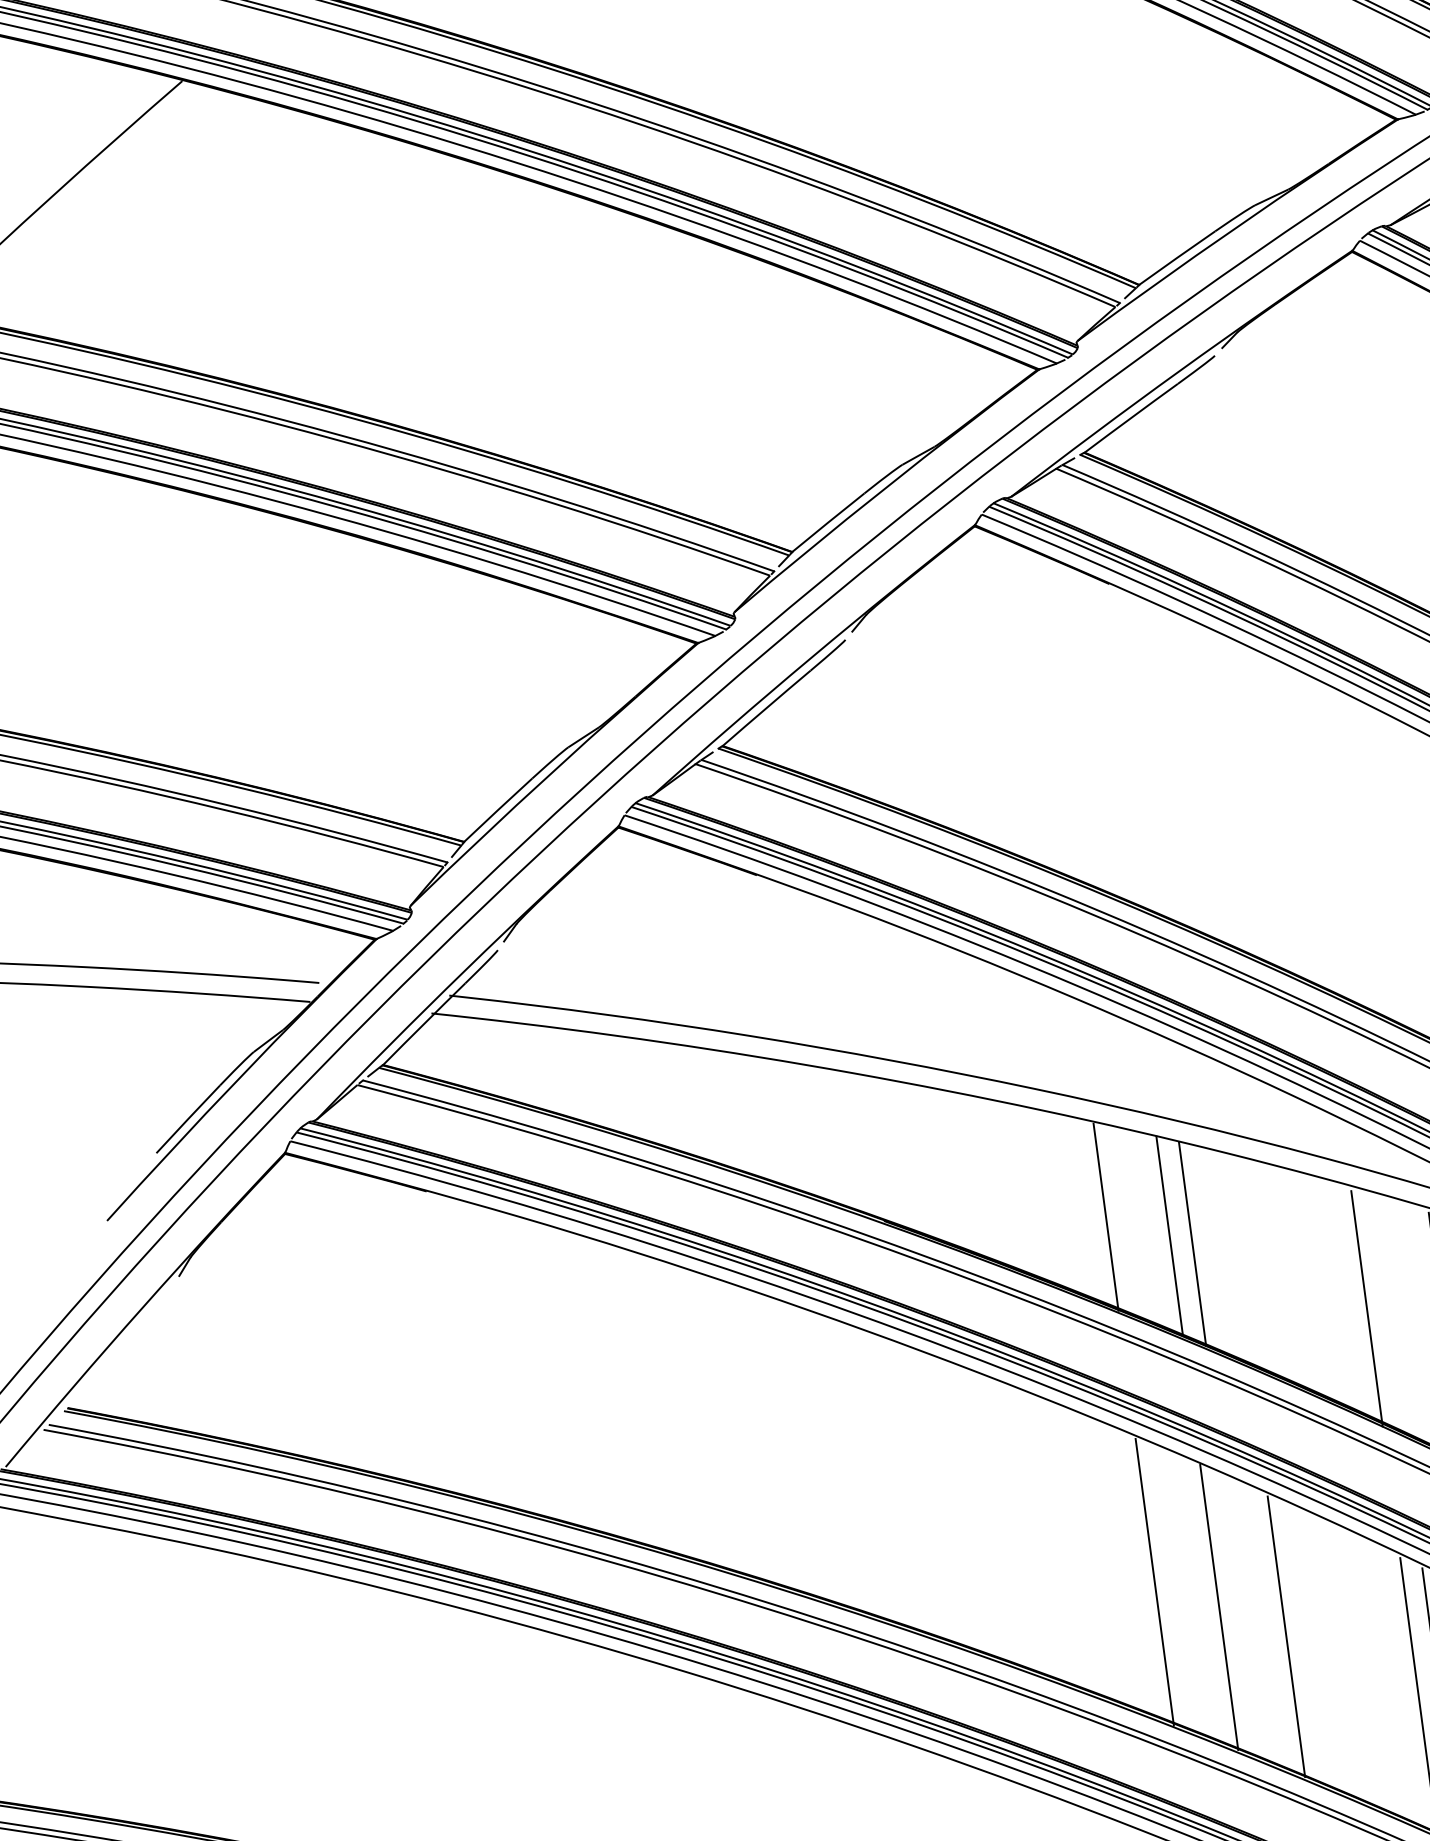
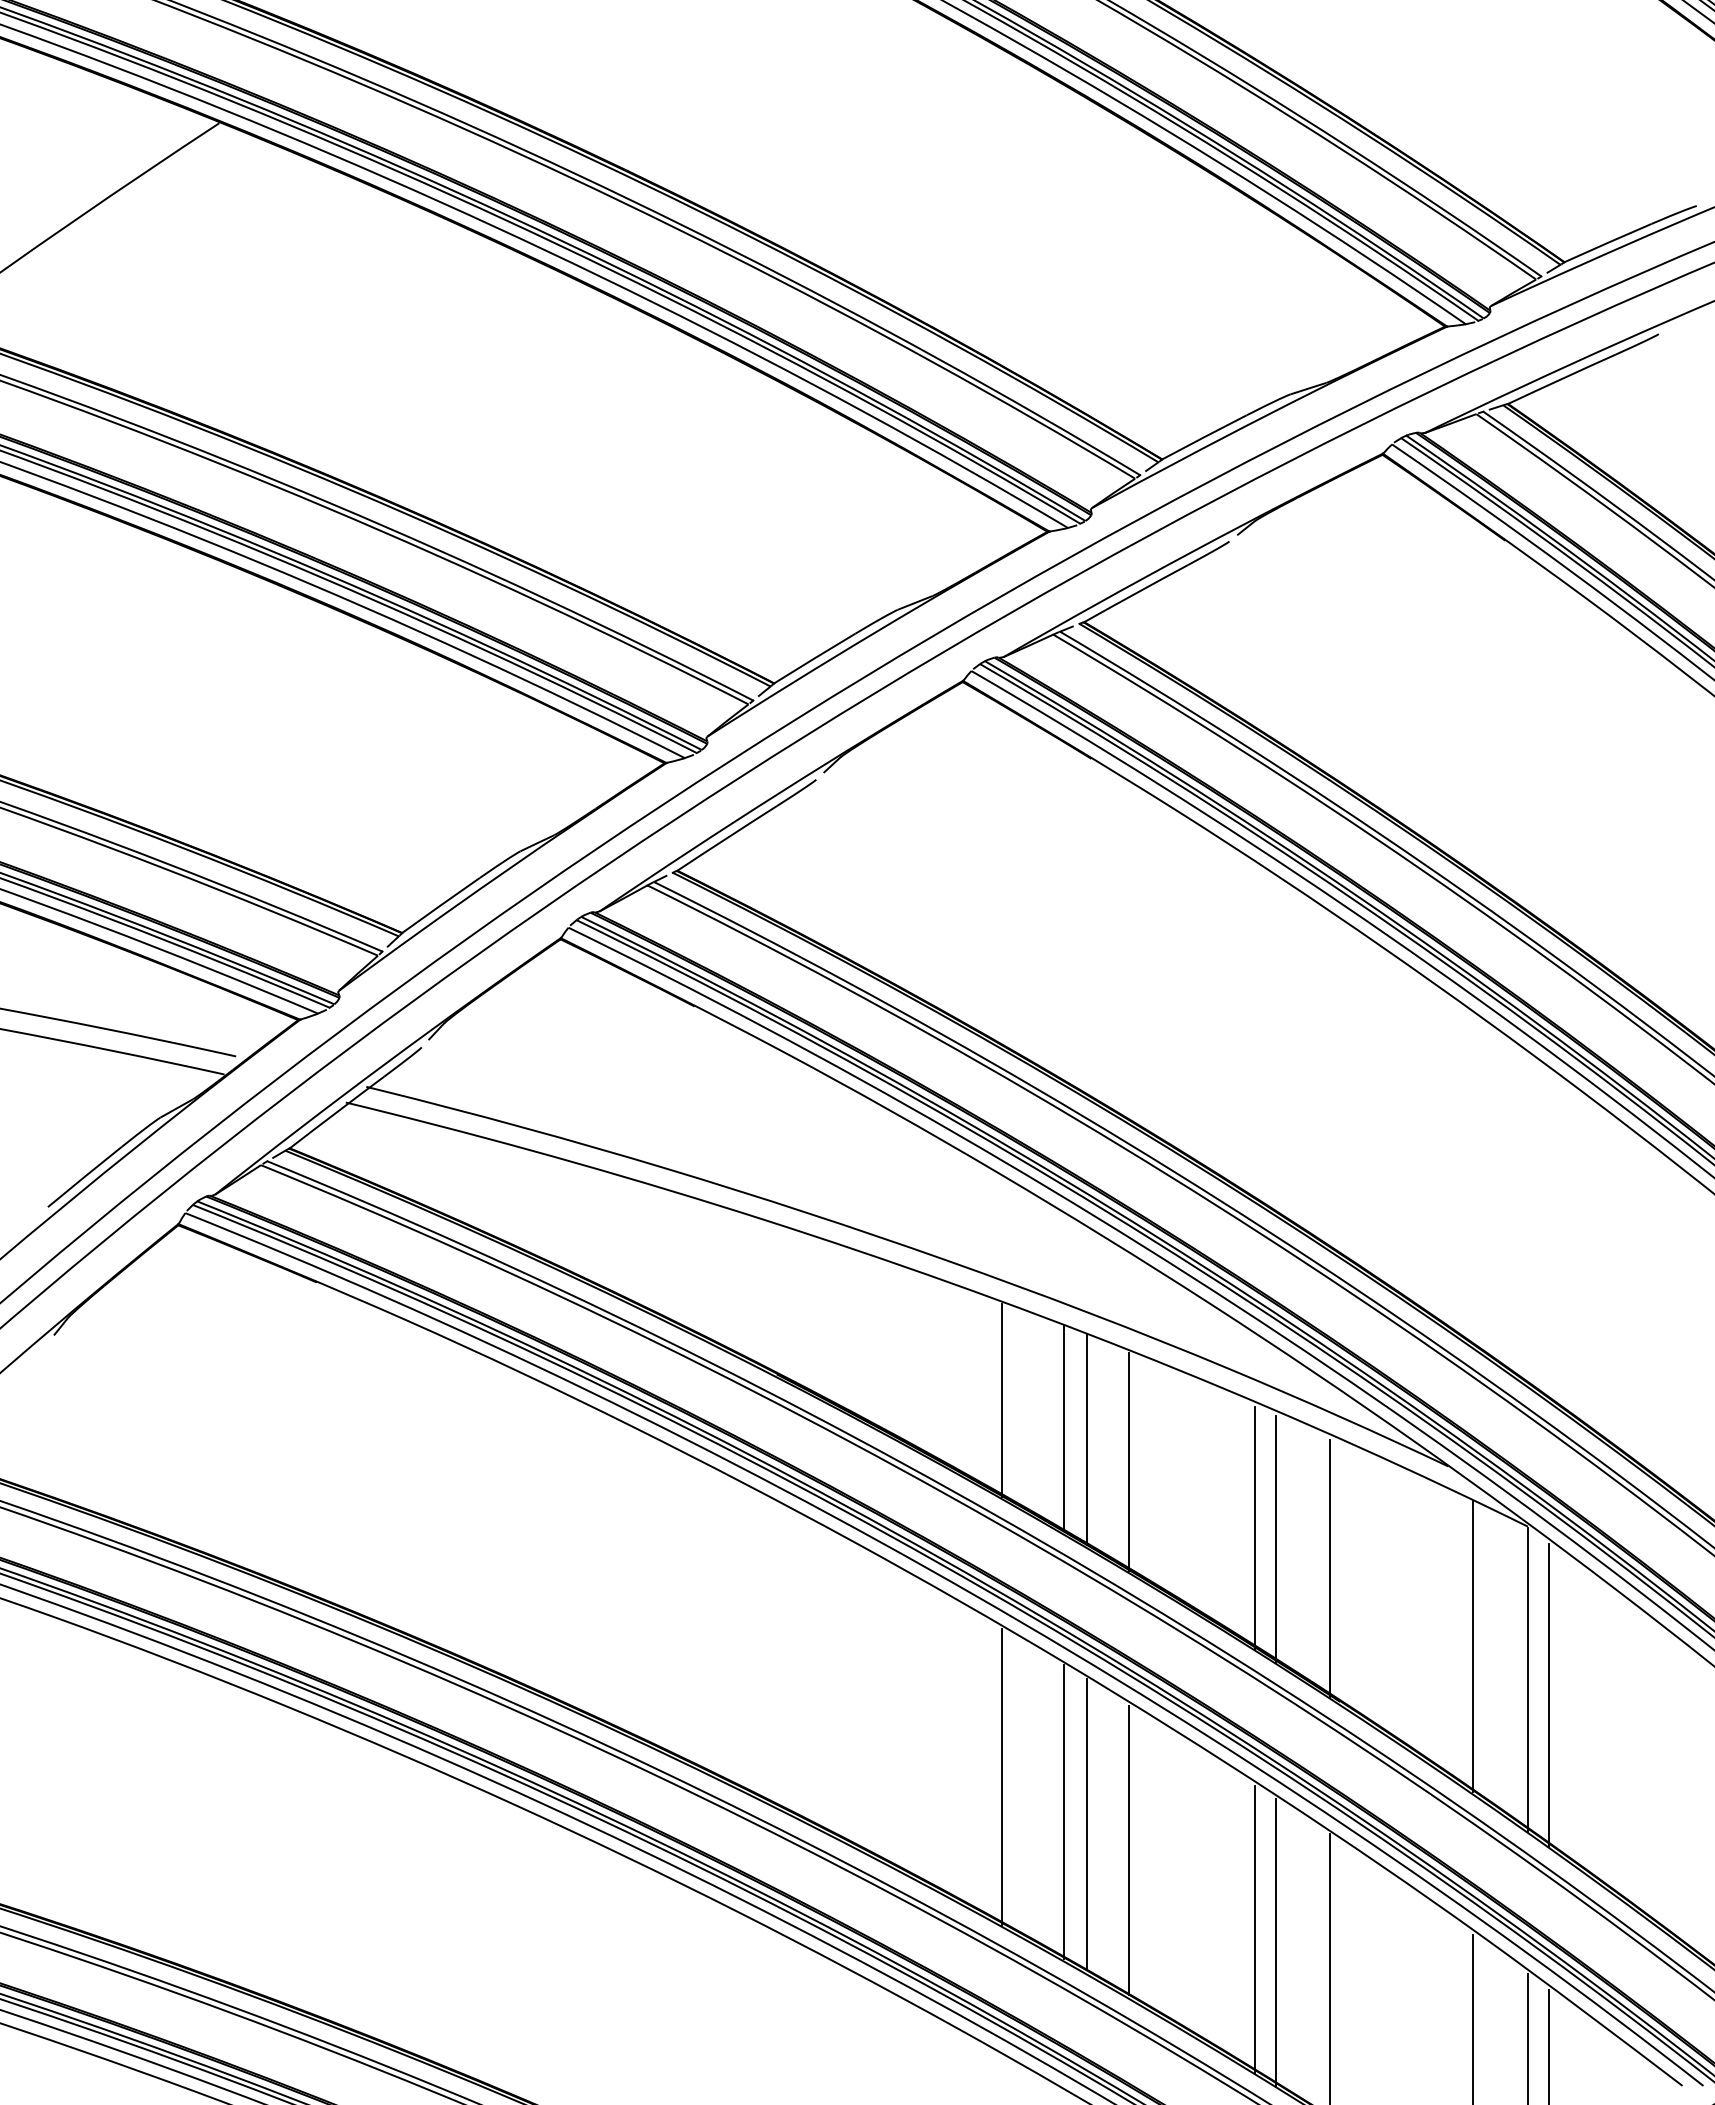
line: (1236, 1259) -> (1128, 1461), added
line: (1388, 1316) -> (1275, 1539), added
line: (1242, 1617) -> (1086, 1824), added

